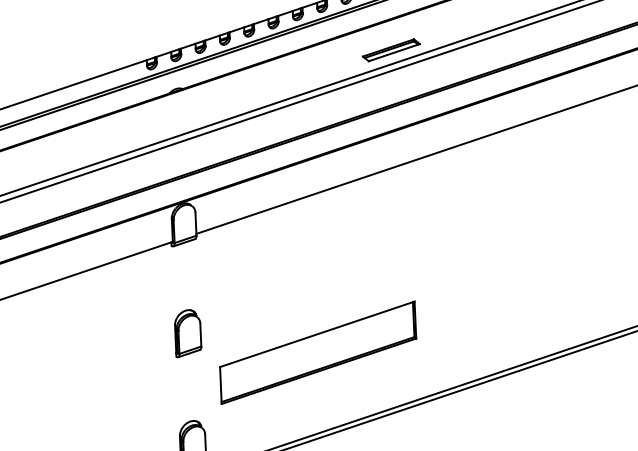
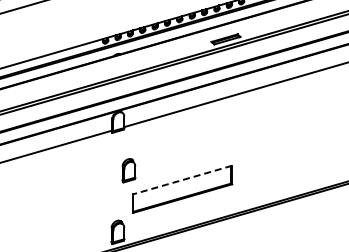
part: (187, 332) -> (128, 170), moved
line: (317, 335) -> (182, 180), solid -> dashed

